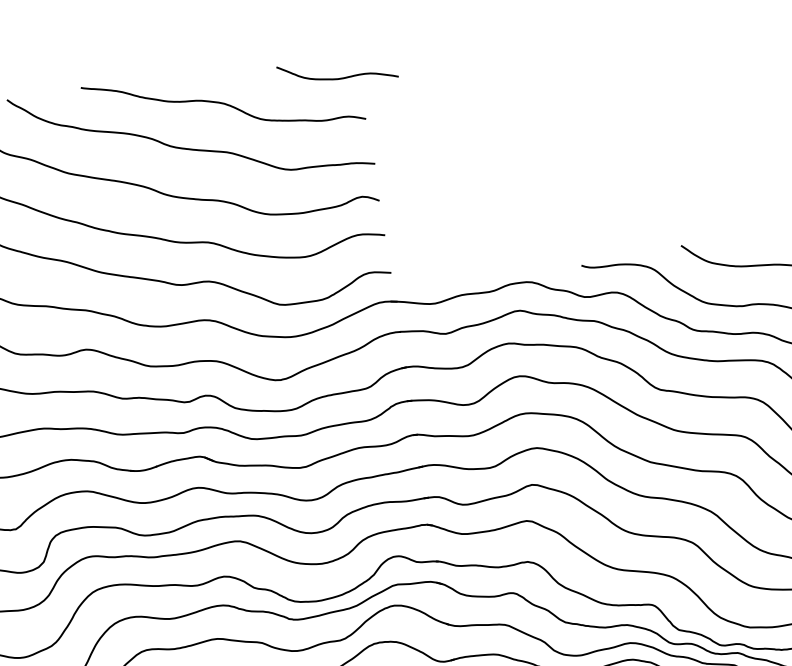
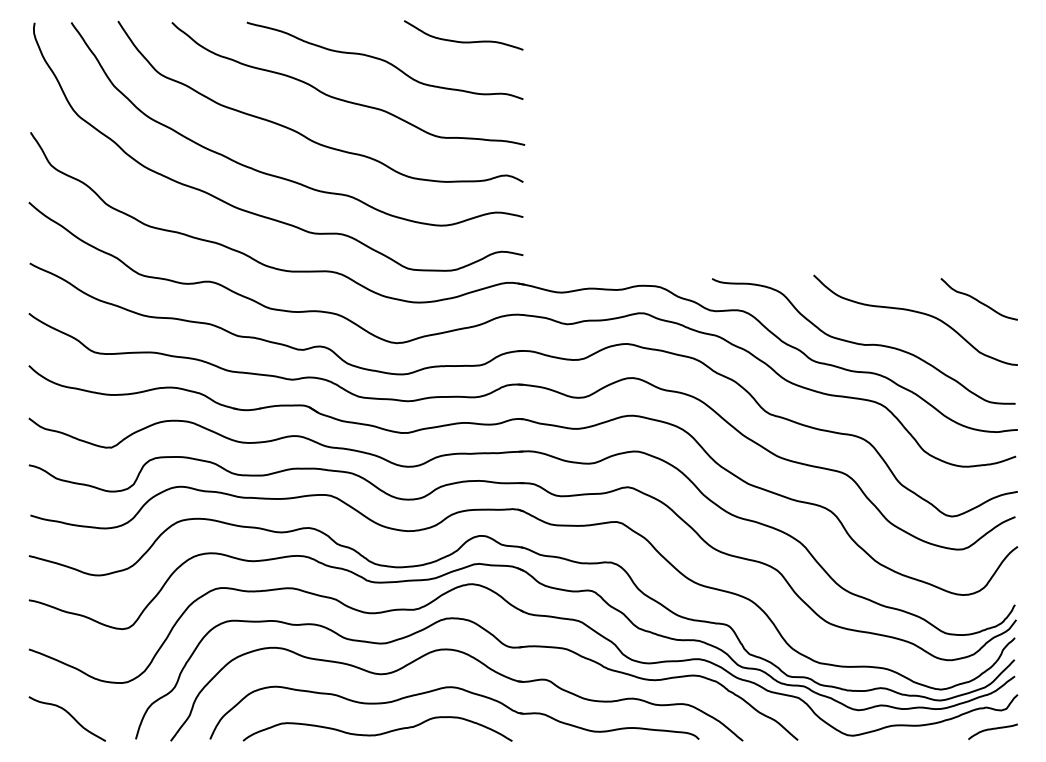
curve: (338, 78) -> (463, 41), moved

